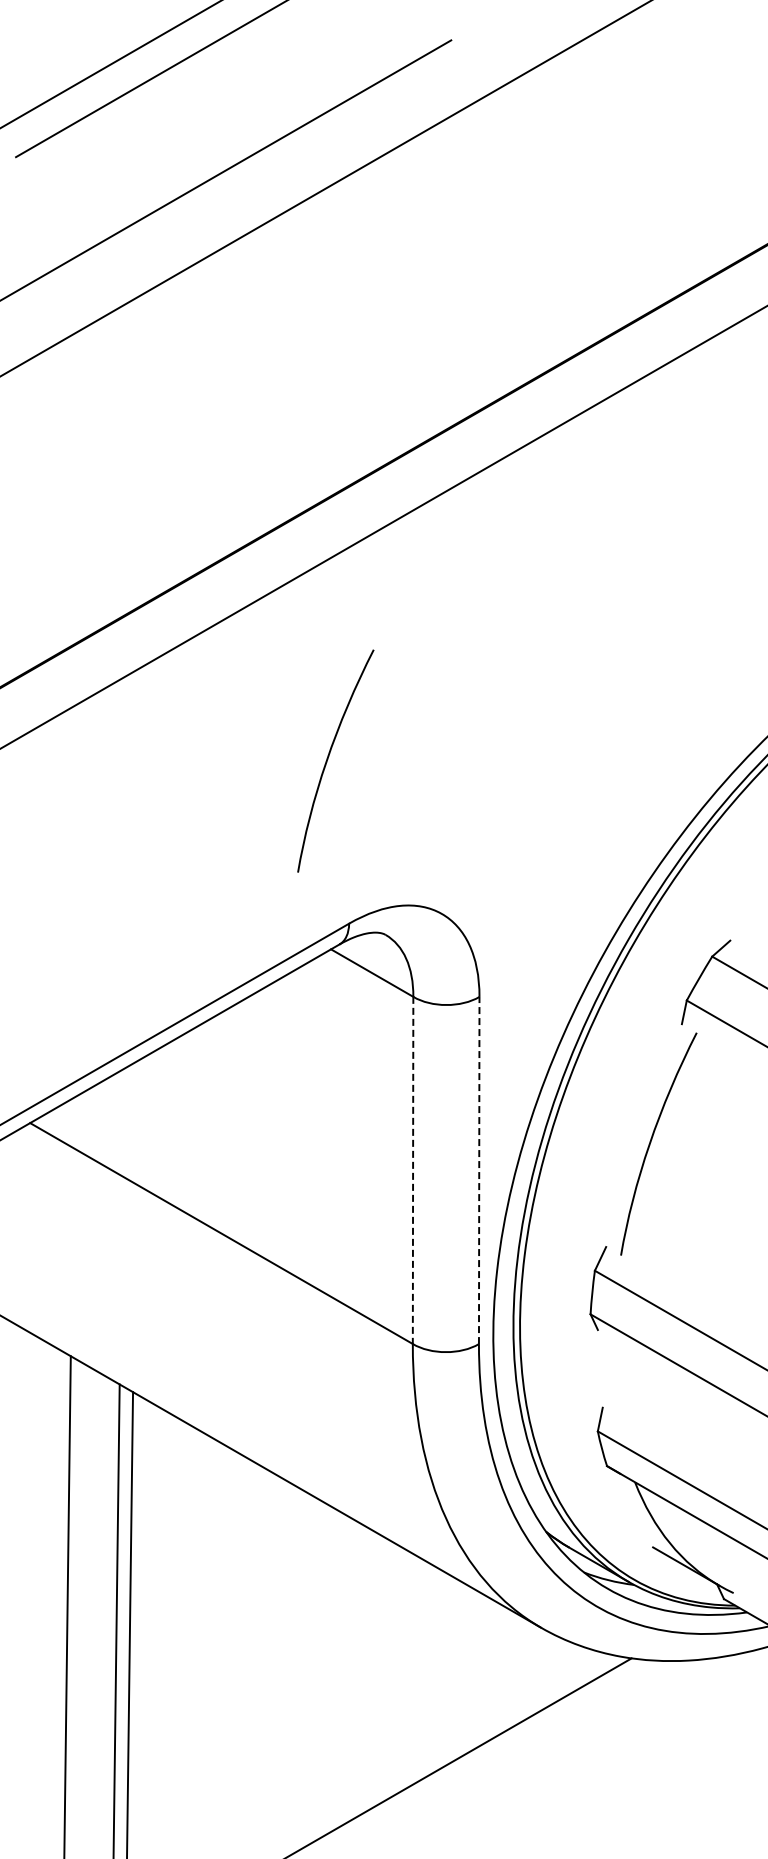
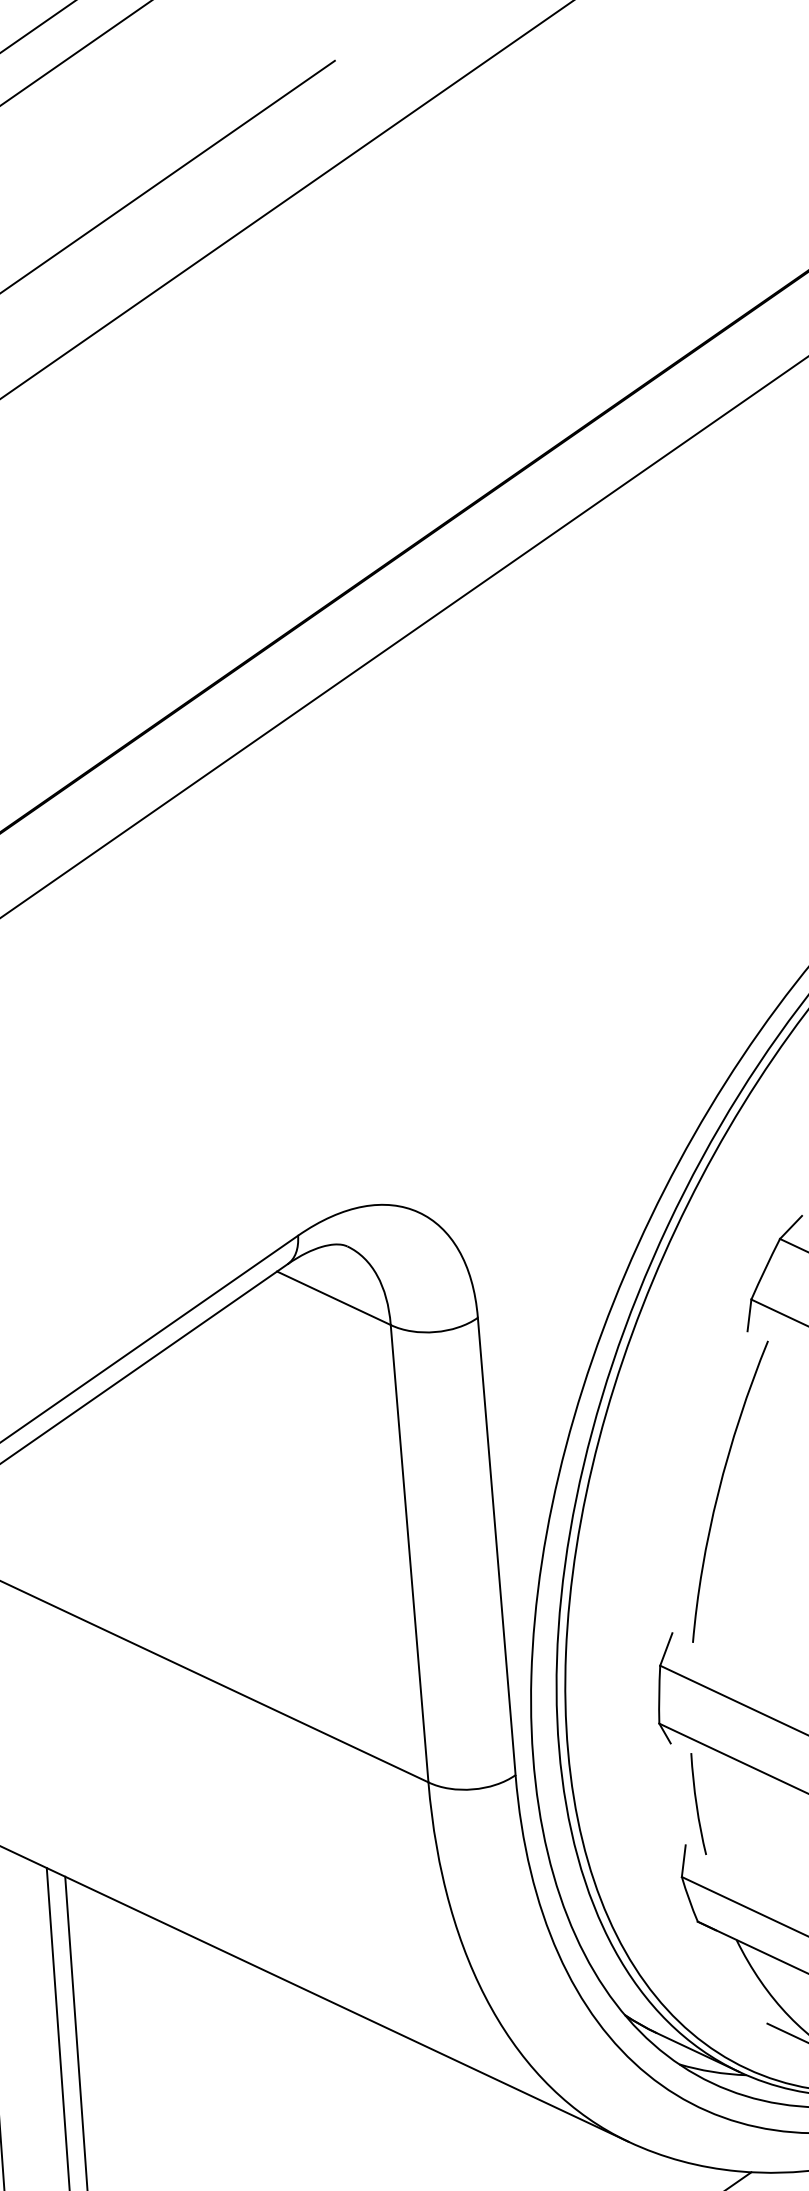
curve: (328, 759) -> (252, 1021), removed
line: (413, 1170) -> (410, 1553), dashed -> solid
line: (479, 1170) -> (497, 1546), dashed -> solid
curve: (614, 1377) -> (697, 1804), added

